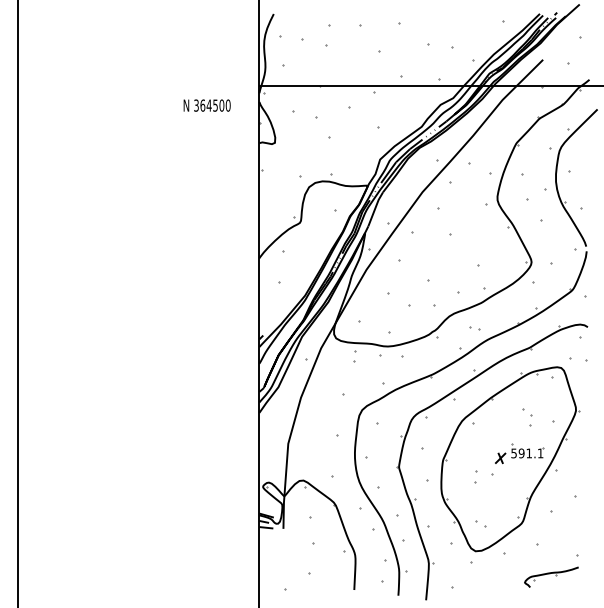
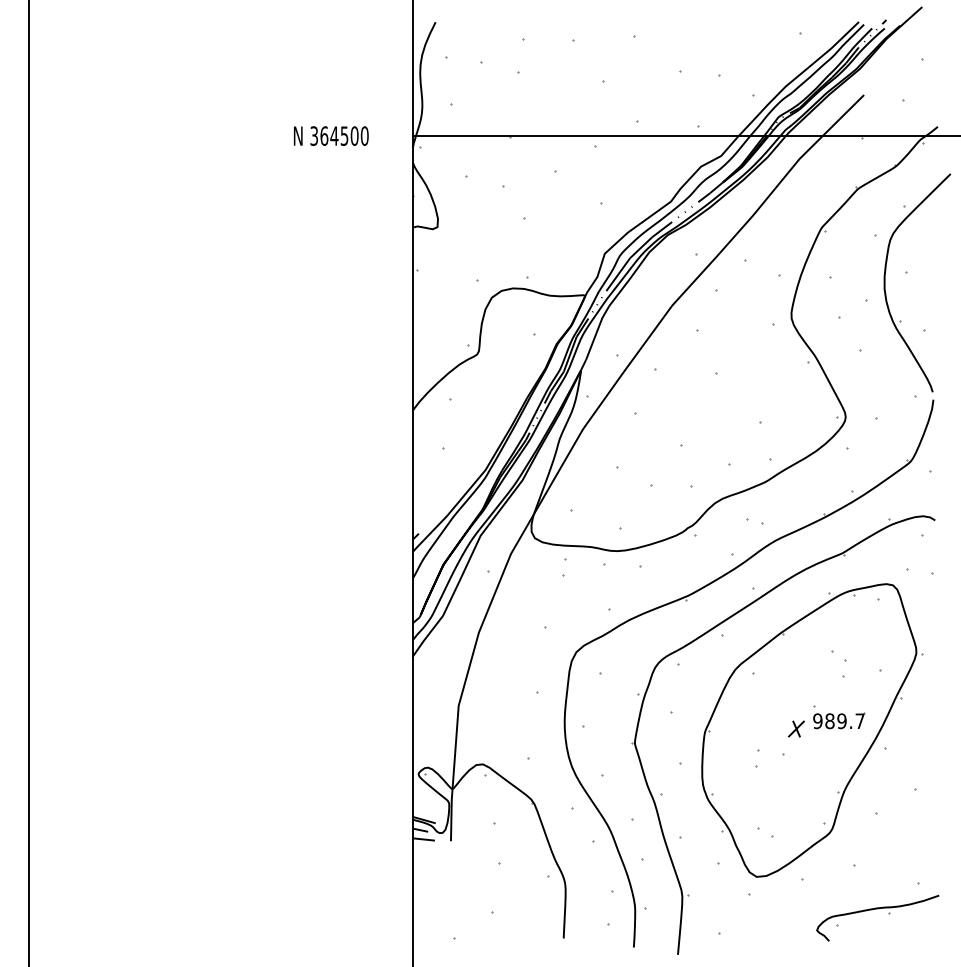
text: (206, 105) -> (330, 135), moved
text: (527, 453) -> (839, 721), 591.1 -> 989.7
part: (551, 577) -> (877, 918), size x1.43

